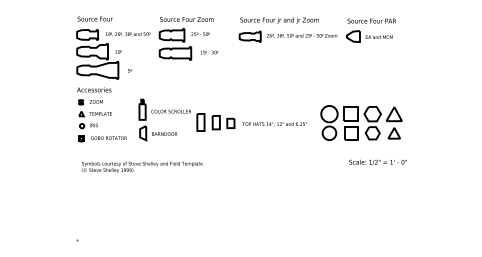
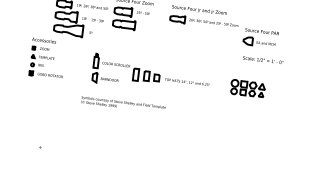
part: (370, 30) -> (260, 38), moved
text: (209, 52) -> (97, 20), moved
part: (101, 114) -> (47, 58), moved
part: (361, 122) -> (248, 88), size x0.6
text: (377, 162) -> (262, 60), moved
text: (141, 166) -> (122, 104), moved

